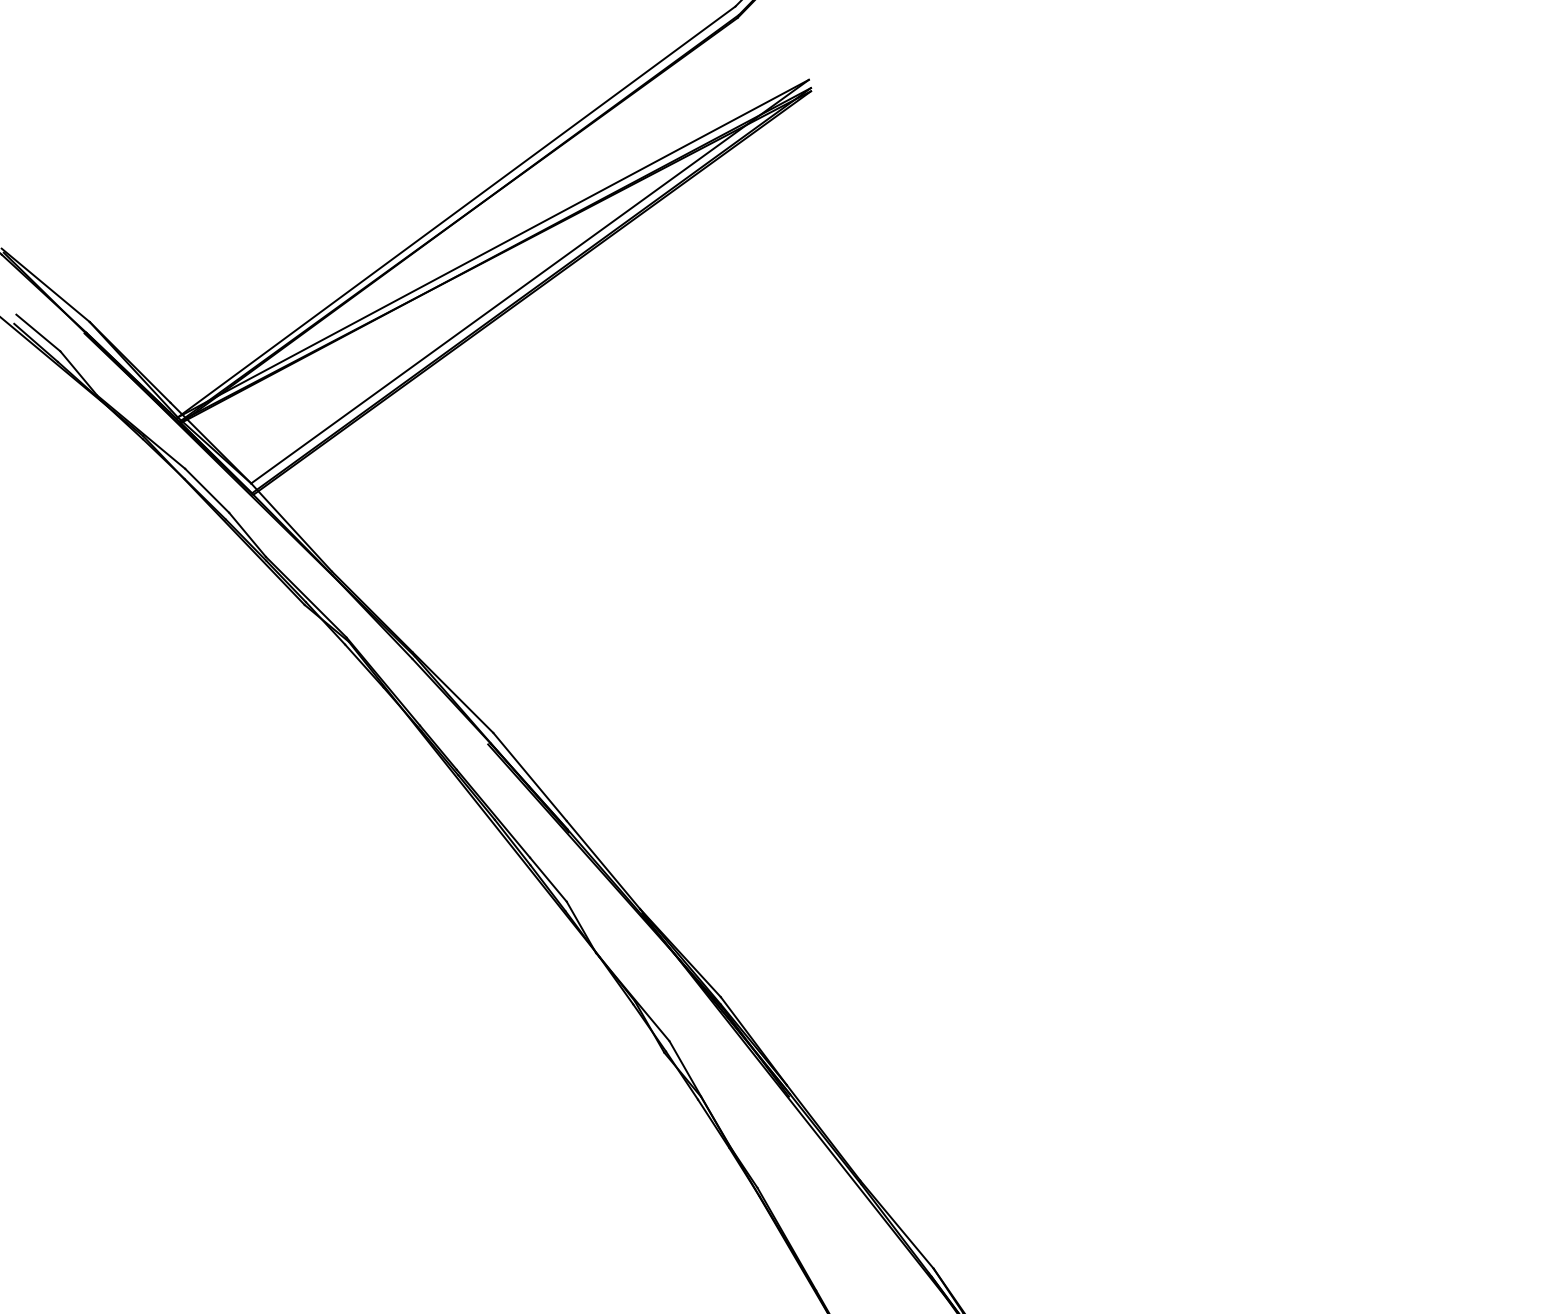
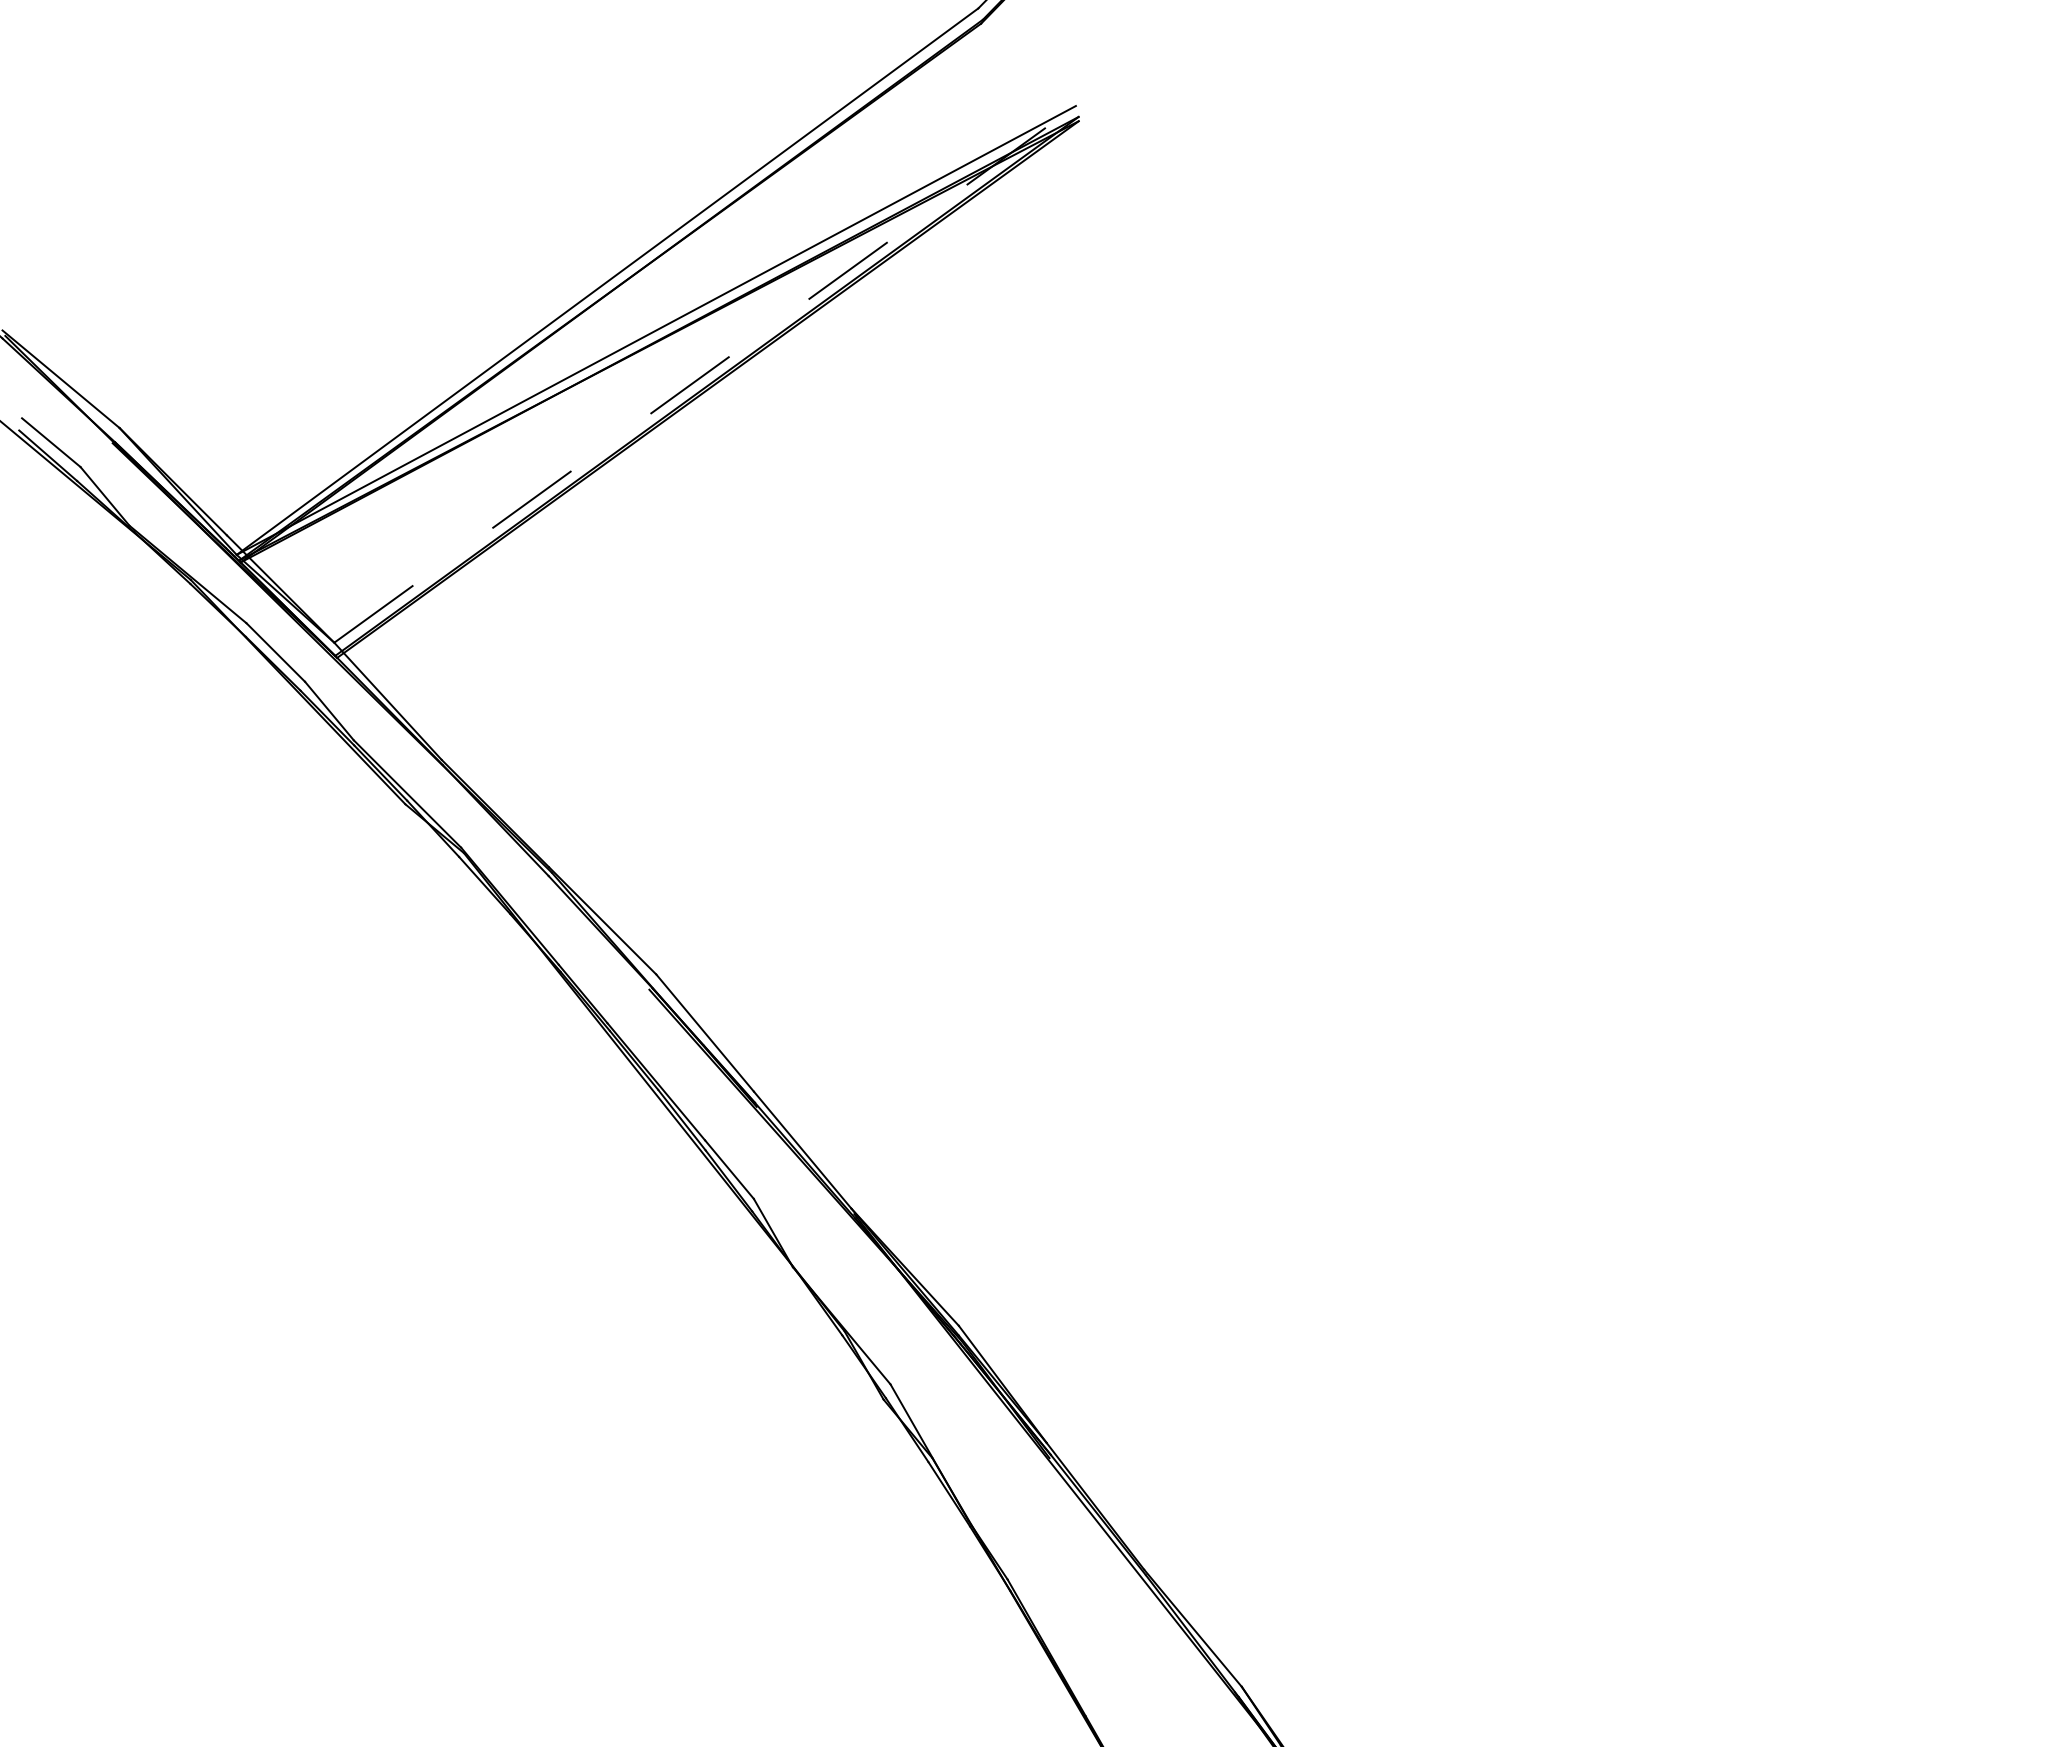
line: (530, 281) -> (705, 374), solid -> dashed

